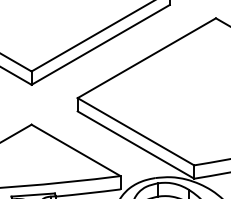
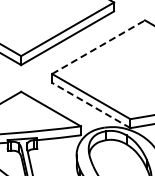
line: (146, 58) -> (98, 47), solid -> dashed
line: (134, 145) -> (90, 105), solid -> dashed

